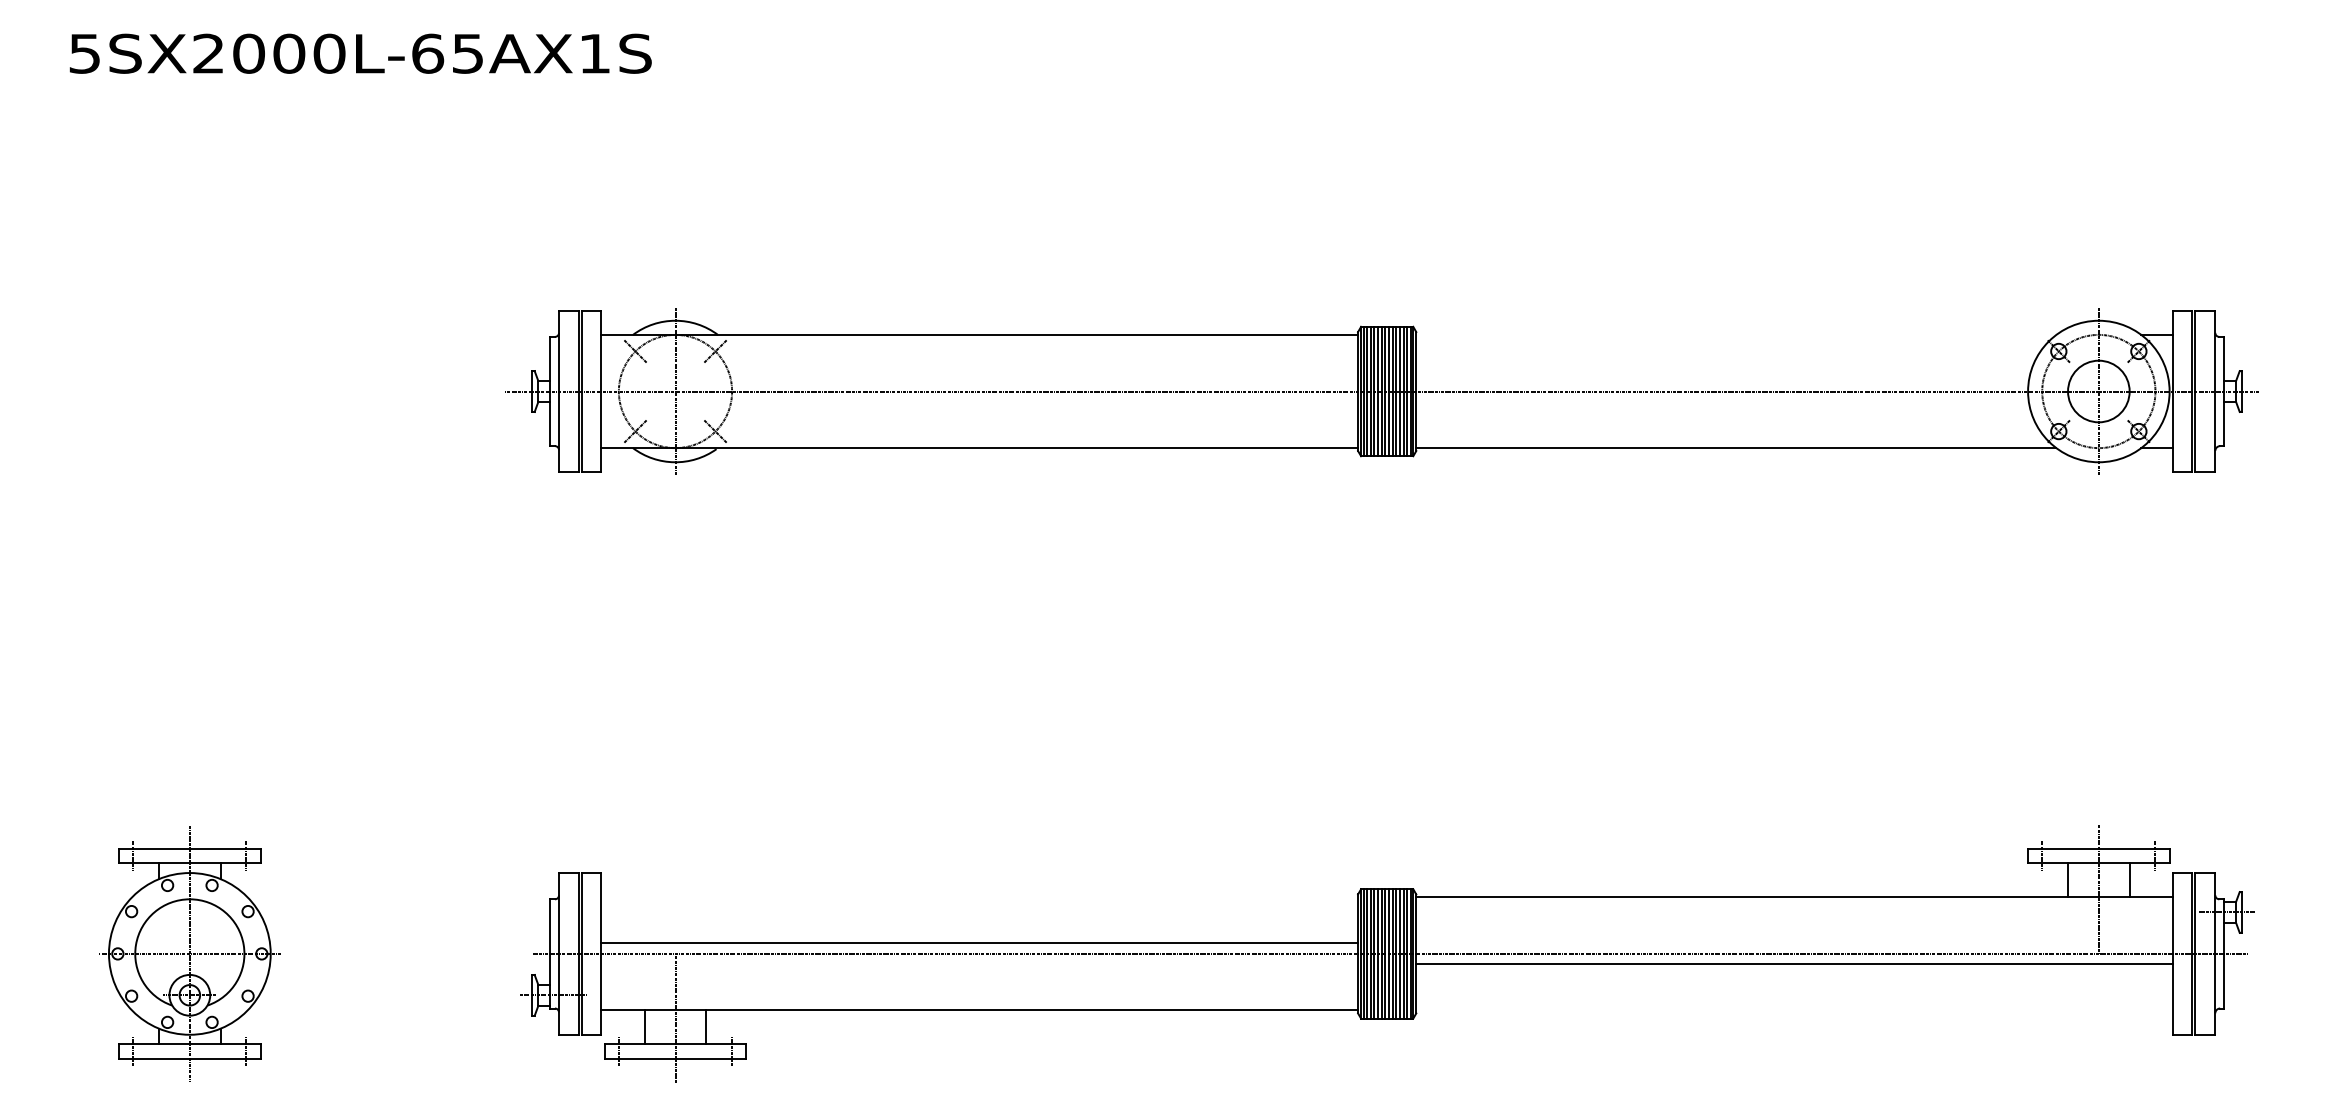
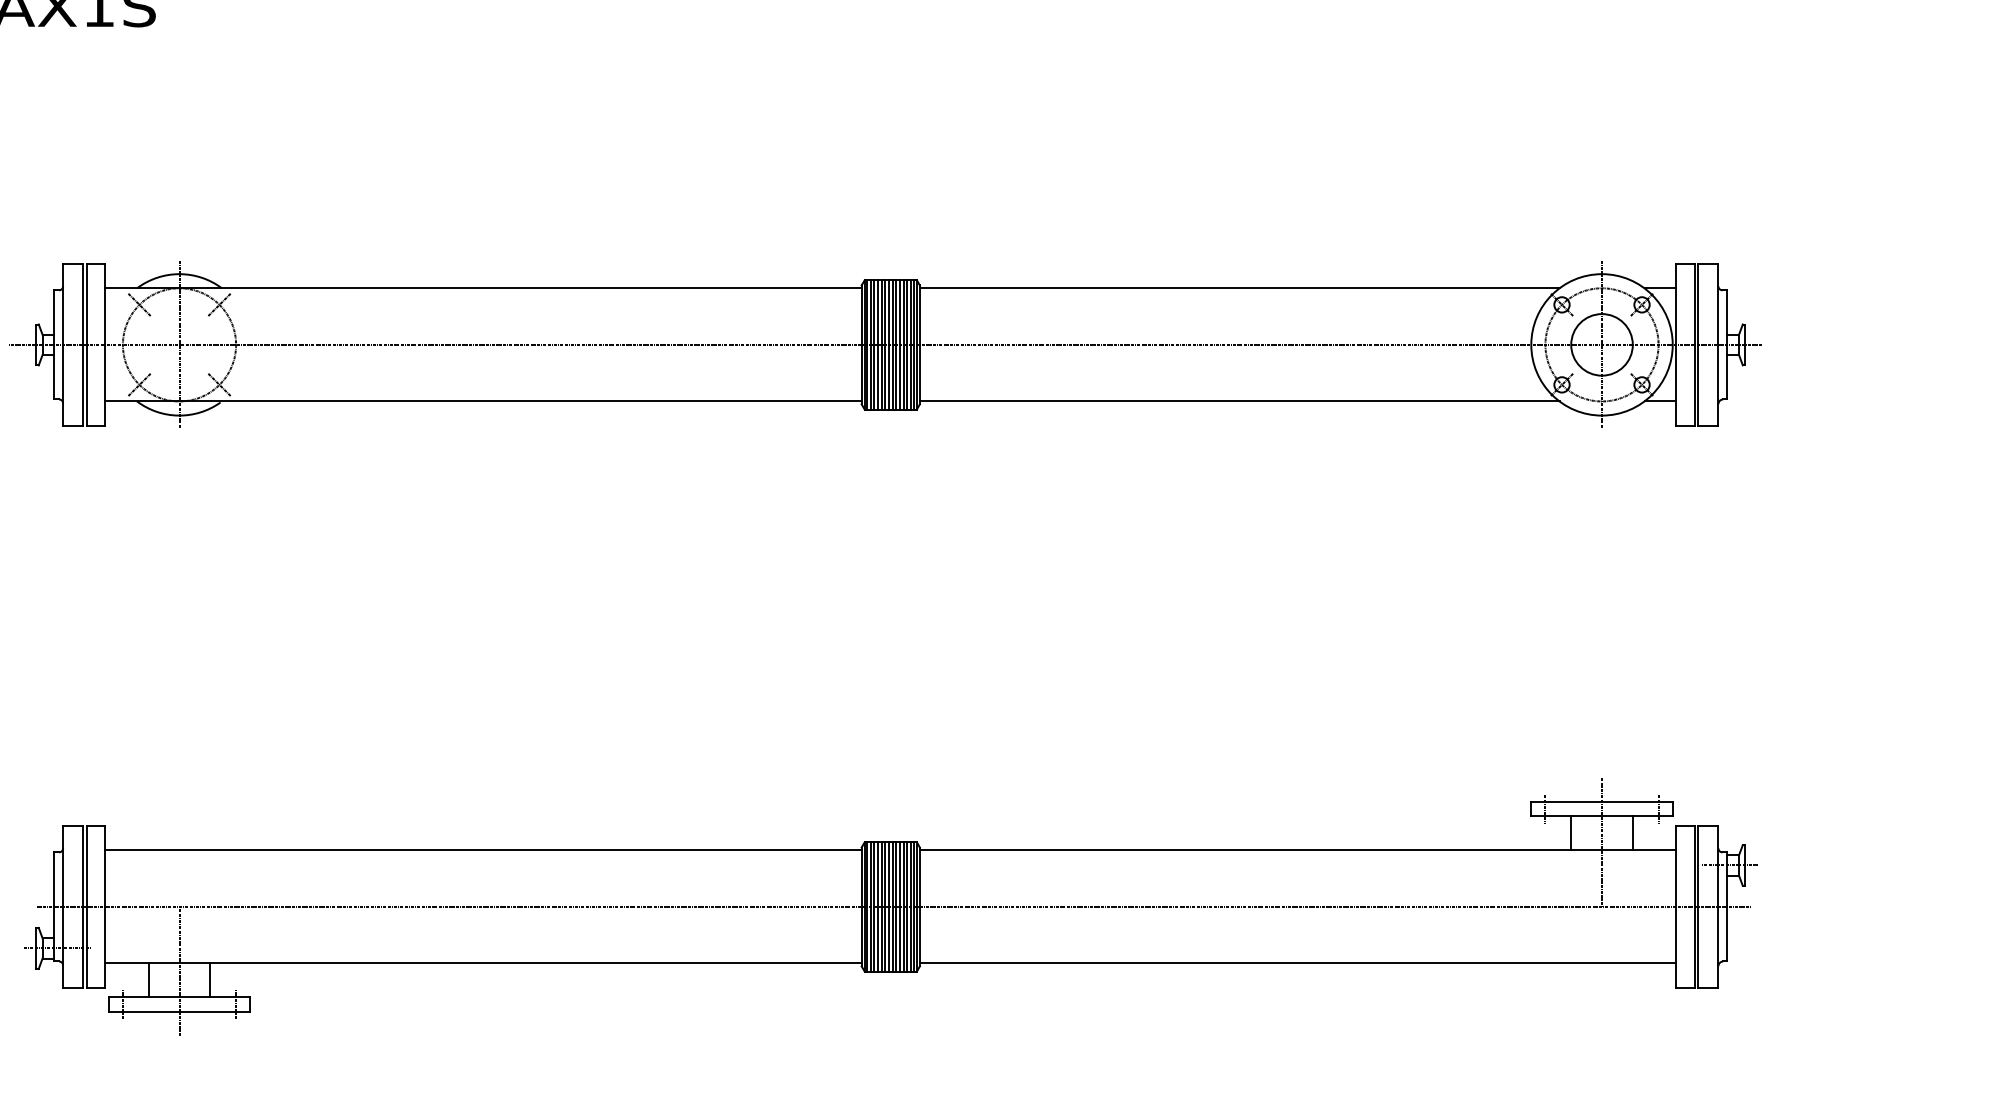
line: (1736, 334) -> (1239, 287), added
line: (979, 943) -> (483, 850), moved
line: (1794, 964) -> (1297, 963), moved

